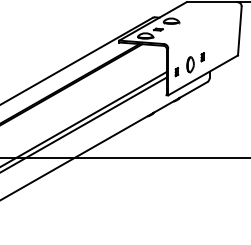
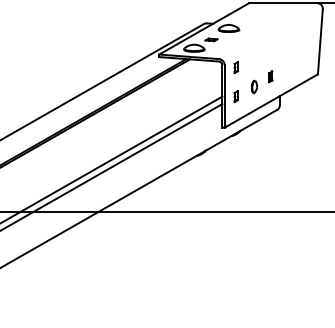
part: (176, 50) -> (235, 67), added
part: (190, 64) -> (254, 86), size x0.6

